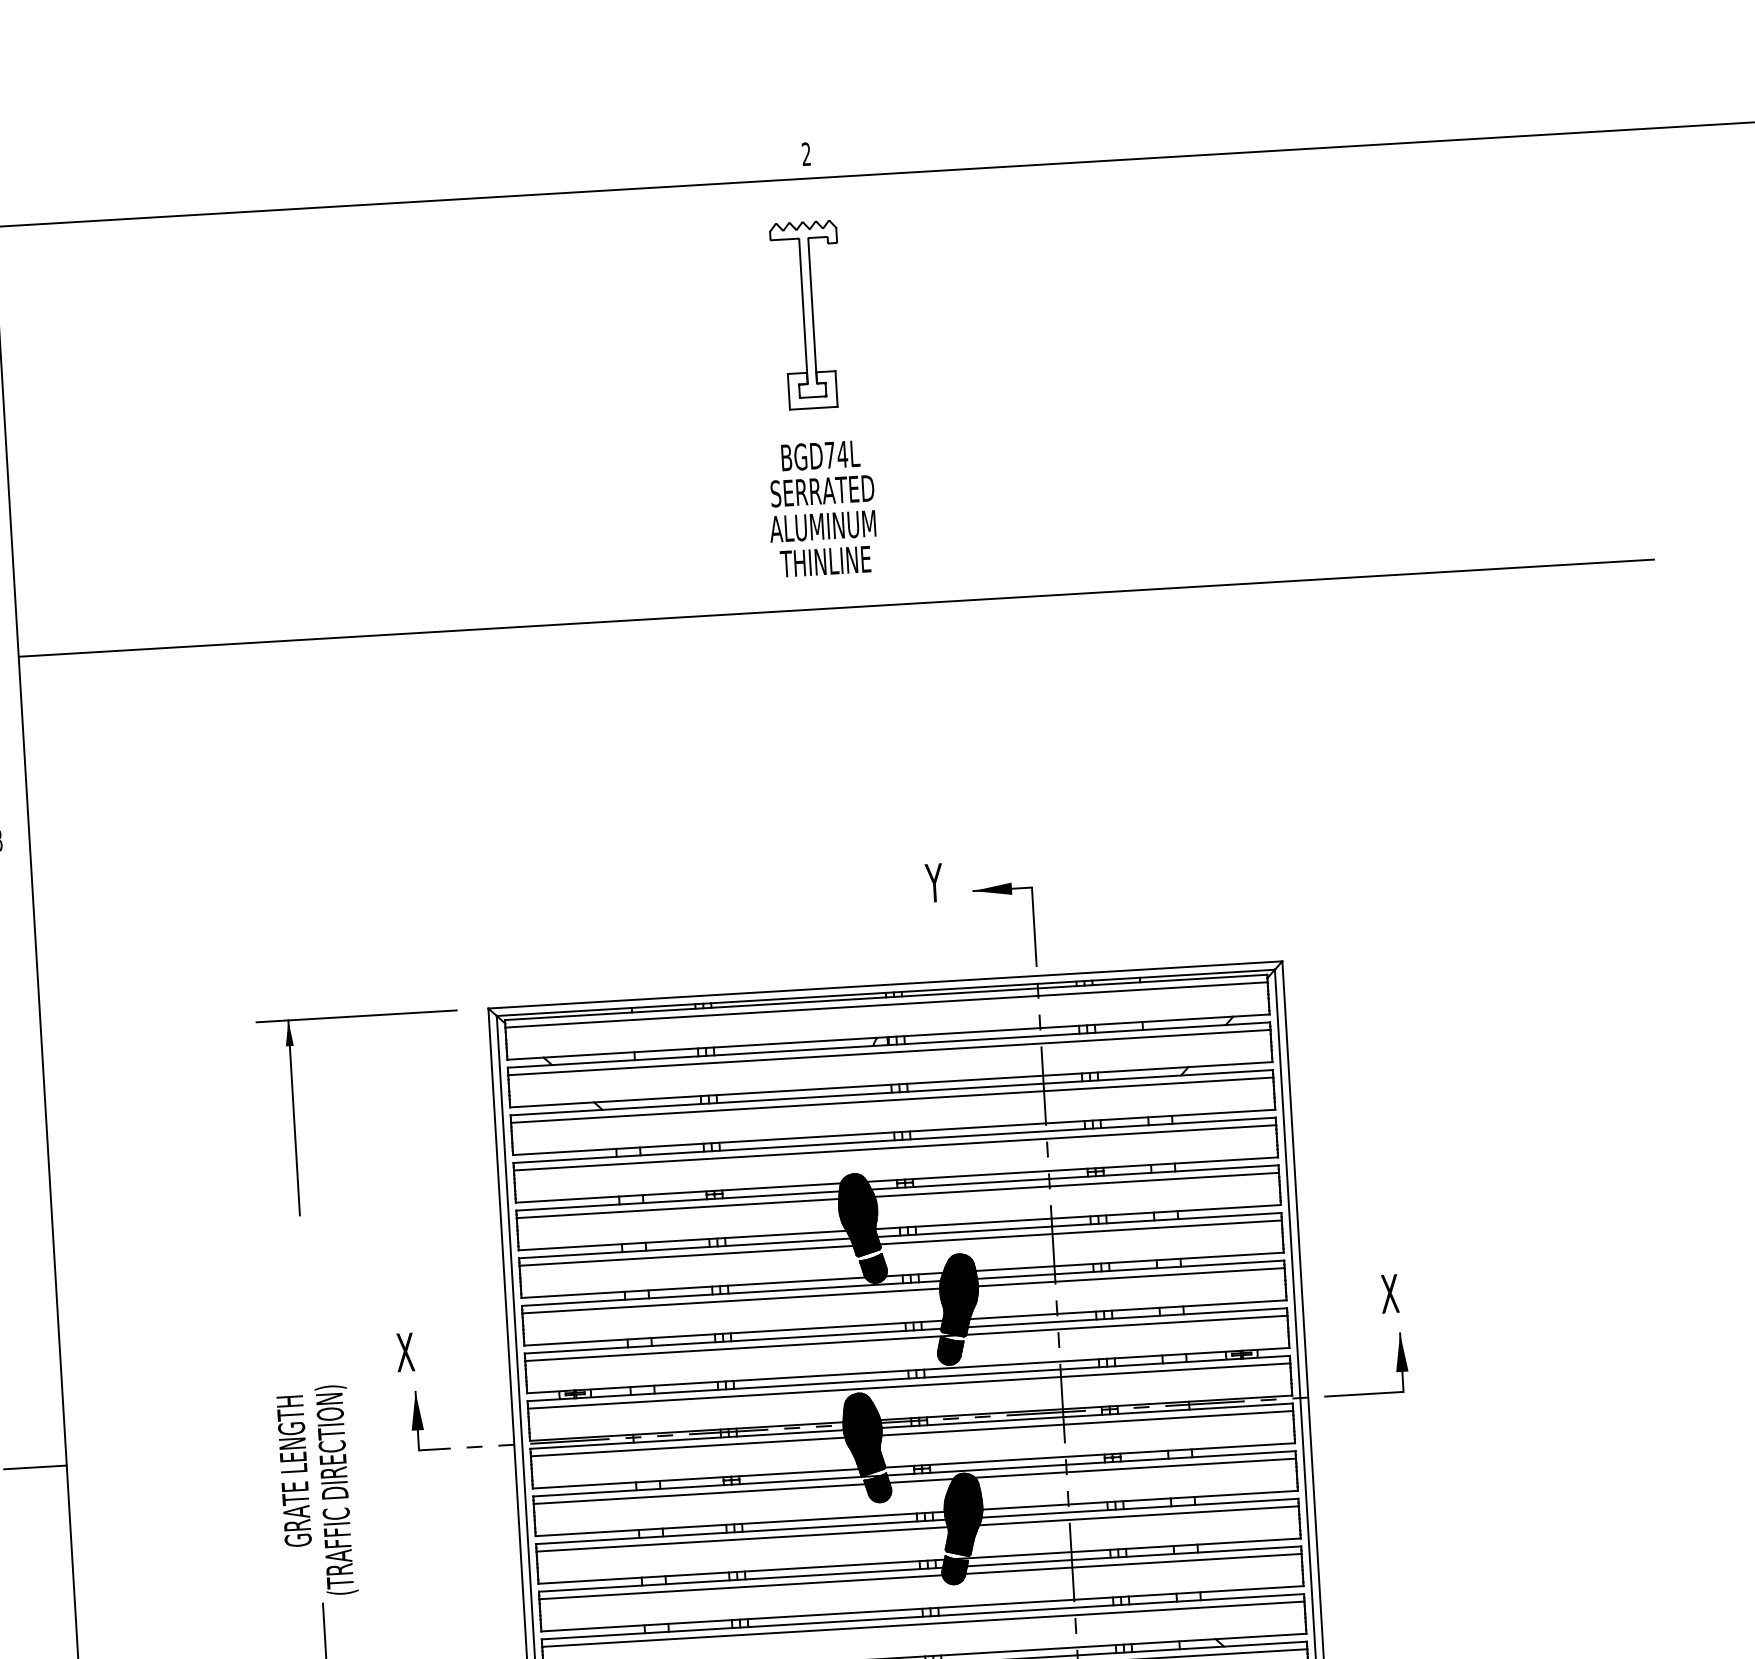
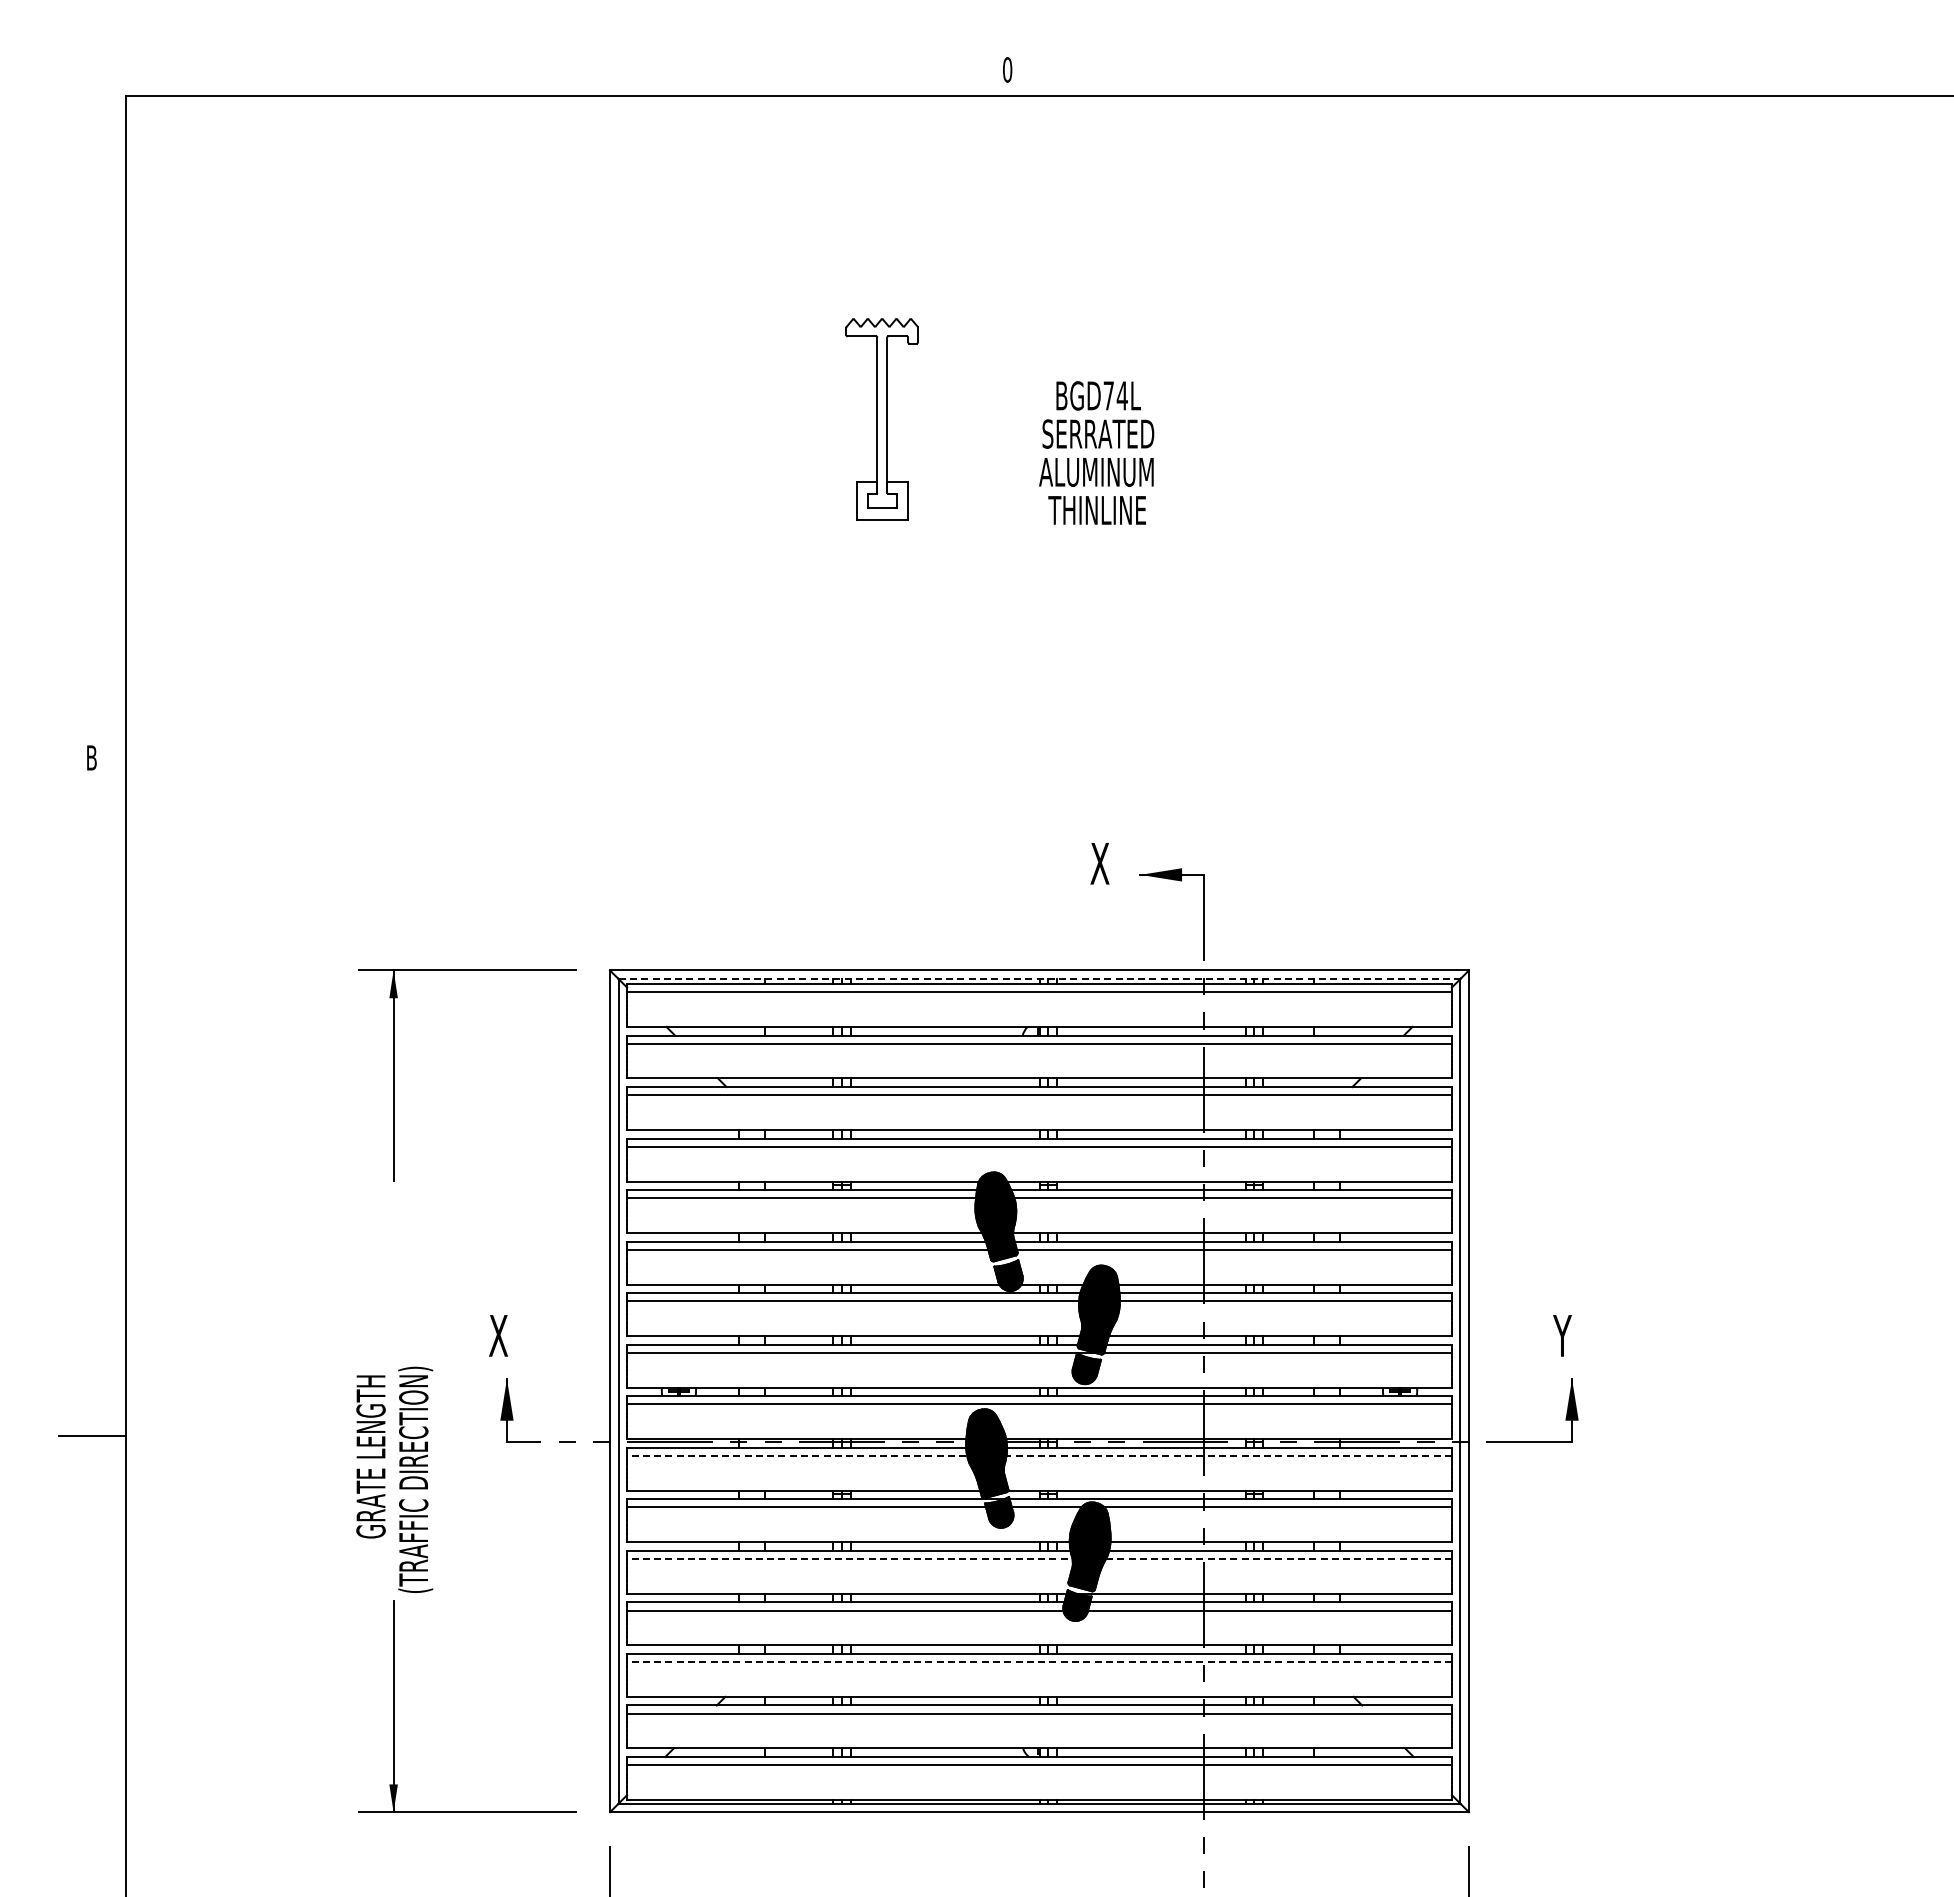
text: (806, 153) -> (1007, 69), 2 -> 0
part: (807, 315) -> (881, 419), moved
text: (821, 508) -> (1096, 452), moved
line: (836, 608) -> (1010, 561), removed
text: (934, 882) -> (1099, 863), Y -> X
line: (885, 993) -> (1039, 979), solid -> dashed
text: (1389, 1293) -> (1563, 1335), X -> Y
line: (912, 1433) -> (1039, 1455), solid -> dashed
line: (917, 1528) -> (1039, 1558), solid -> dashed
line: (923, 1624) -> (1039, 1662), solid -> dashed

